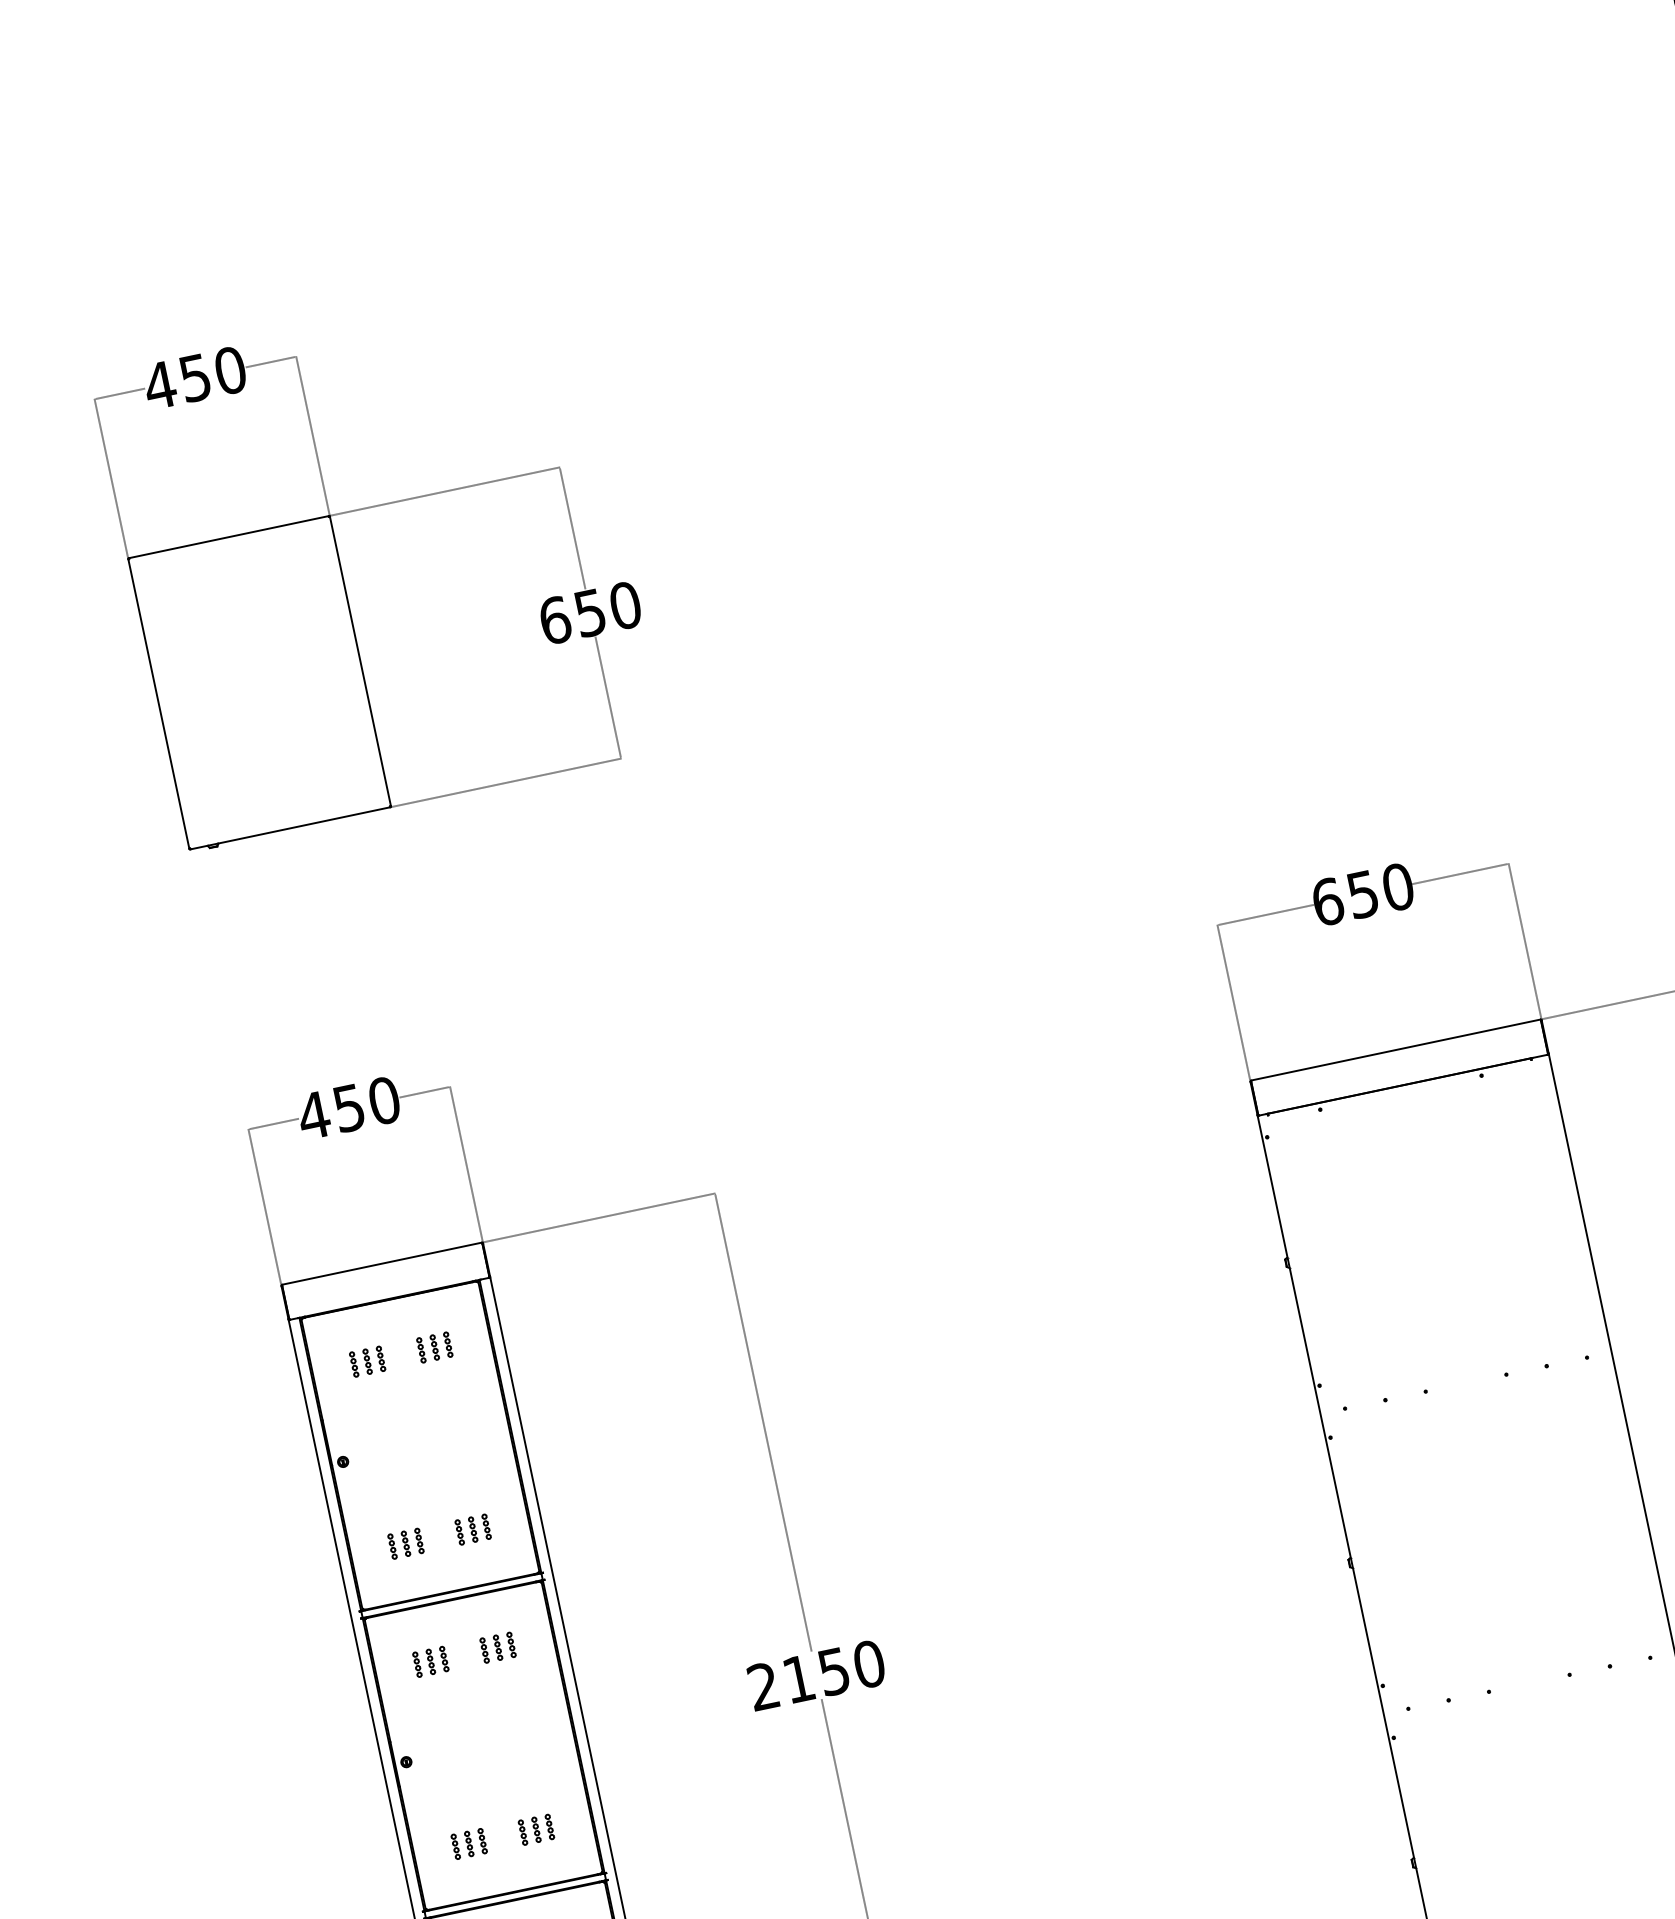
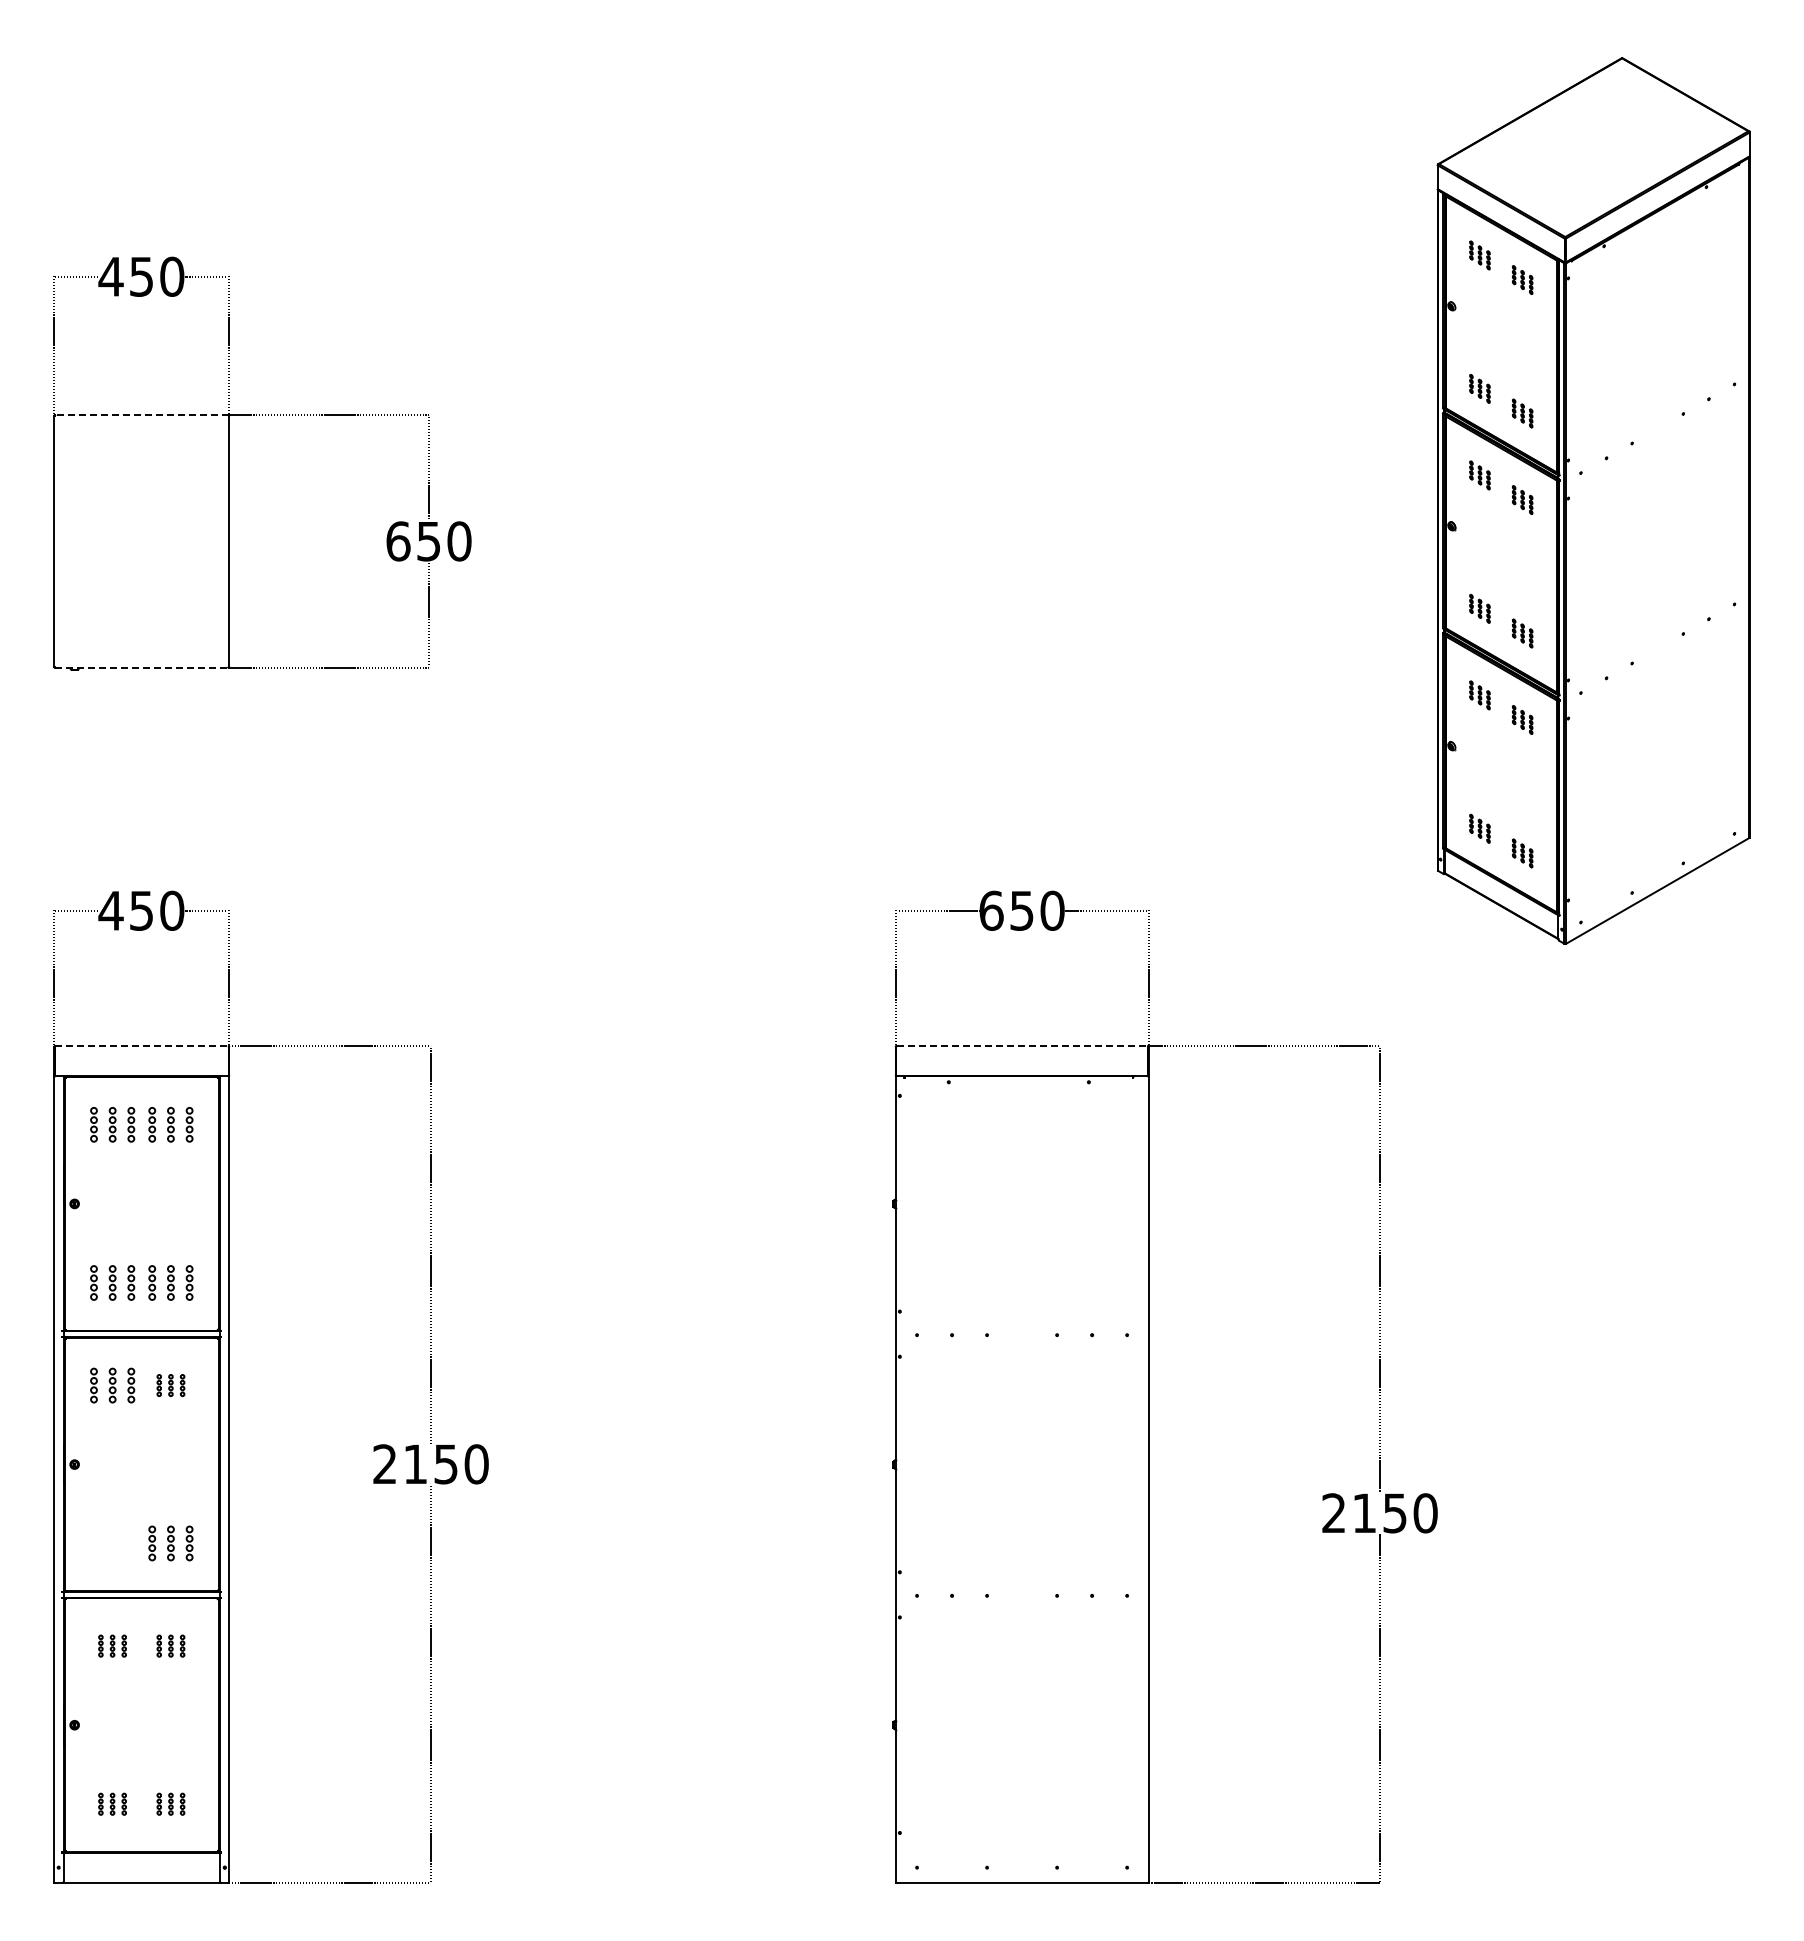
line: (228, 537) -> (141, 415), solid -> dashed
line: (289, 827) -> (141, 667), solid -> dashed
line: (1396, 1049) -> (1022, 1045), solid -> dashed
line: (382, 1263) -> (142, 1045), solid -> dashed
part: (434, 1347) -> (170, 1124), size x1.6
part: (367, 1361) -> (112, 1124), size x1.6
part: (472, 1529) -> (170, 1282), size x1.6
part: (405, 1543) -> (112, 1282), size x1.6
part: (430, 1661) -> (112, 1385), size x1.6
part: (535, 1829) -> (170, 1543), size x1.6
part: (469, 1843) -> (112, 1543), removed

